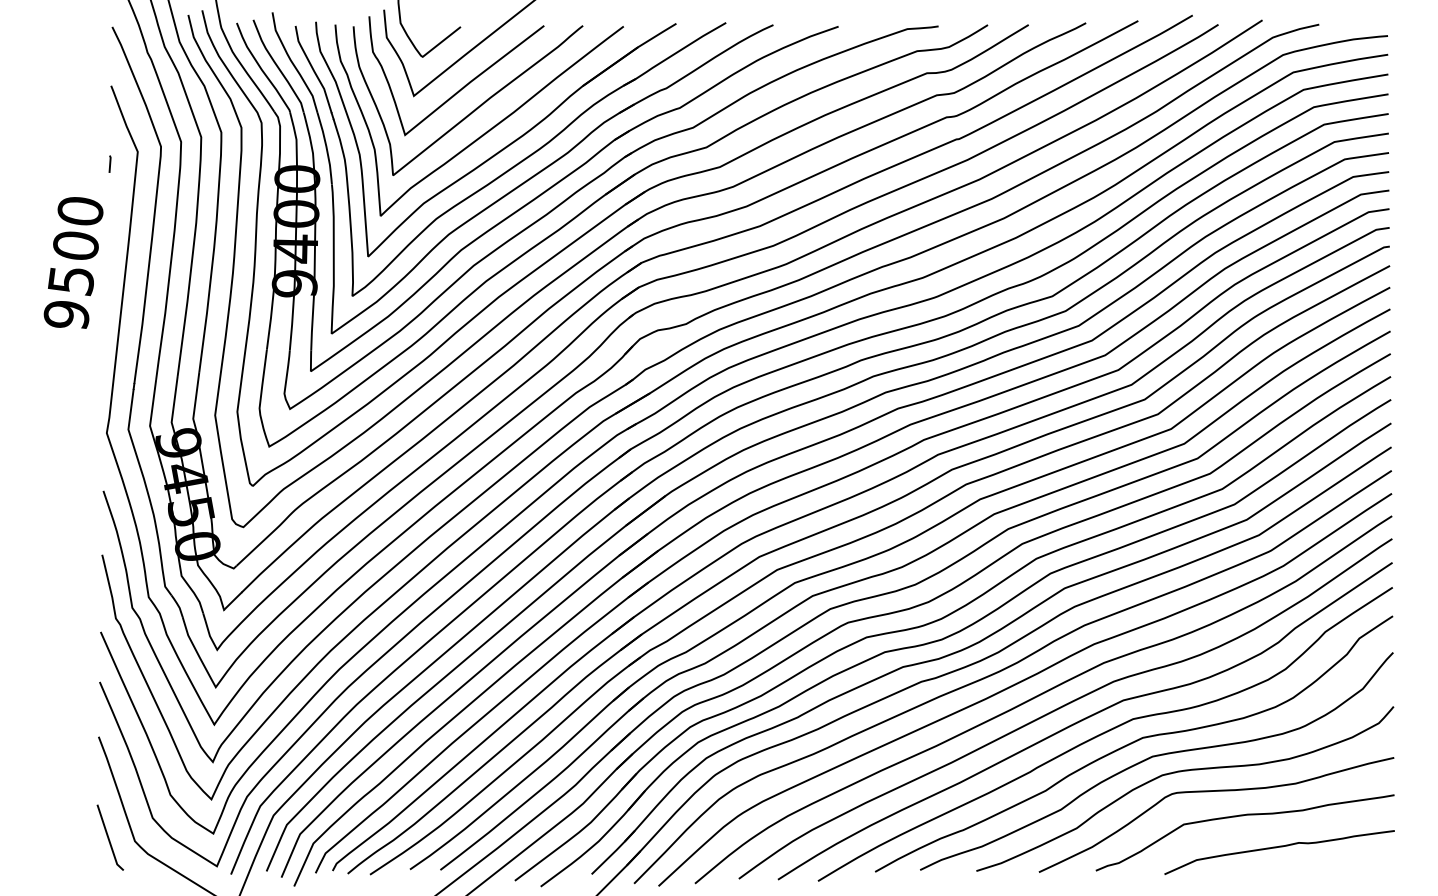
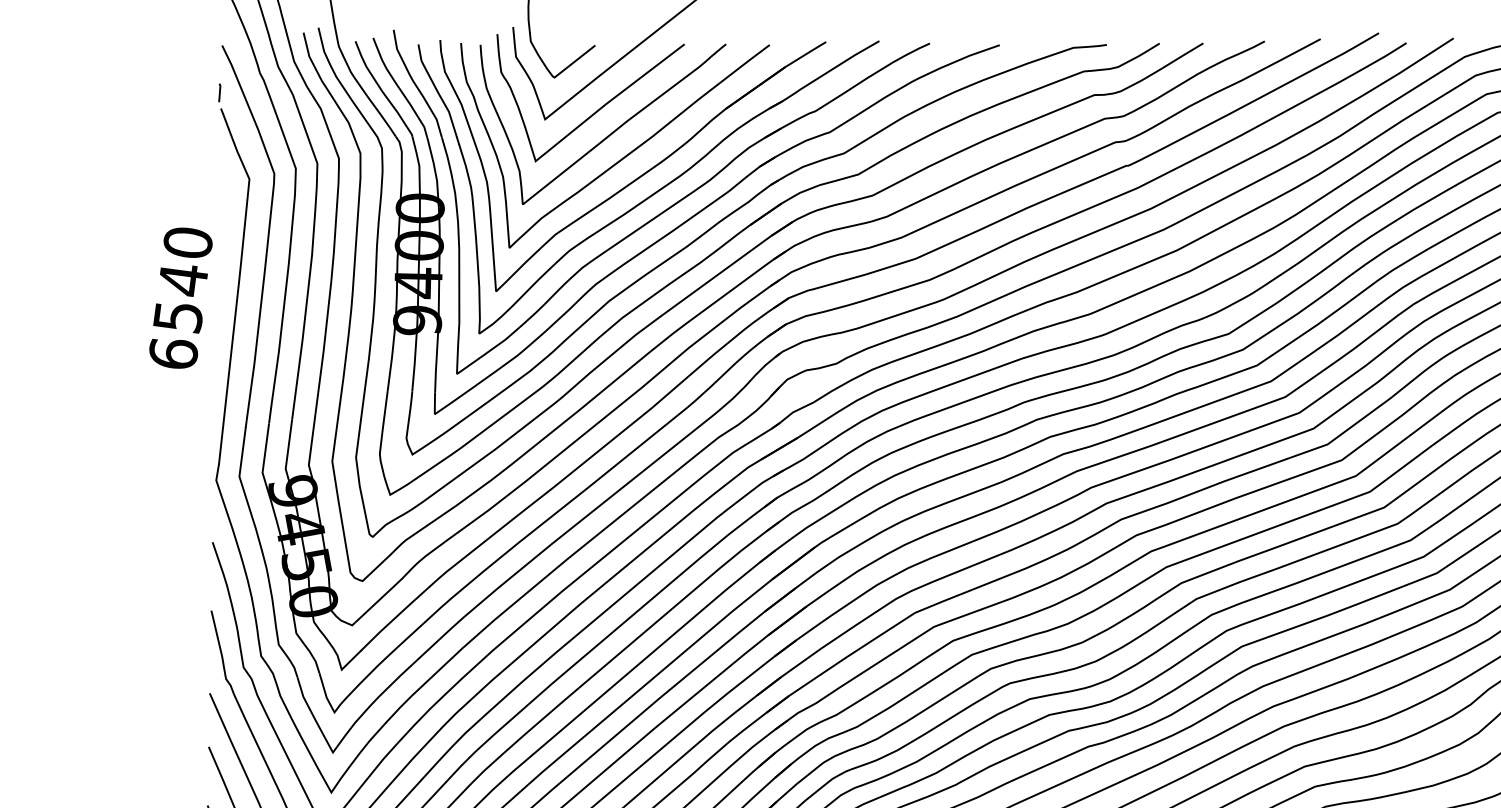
line: (109, 163) -> (219, 92), moved
text: (70, 279) -> (177, 315), 9500 -> 6540

